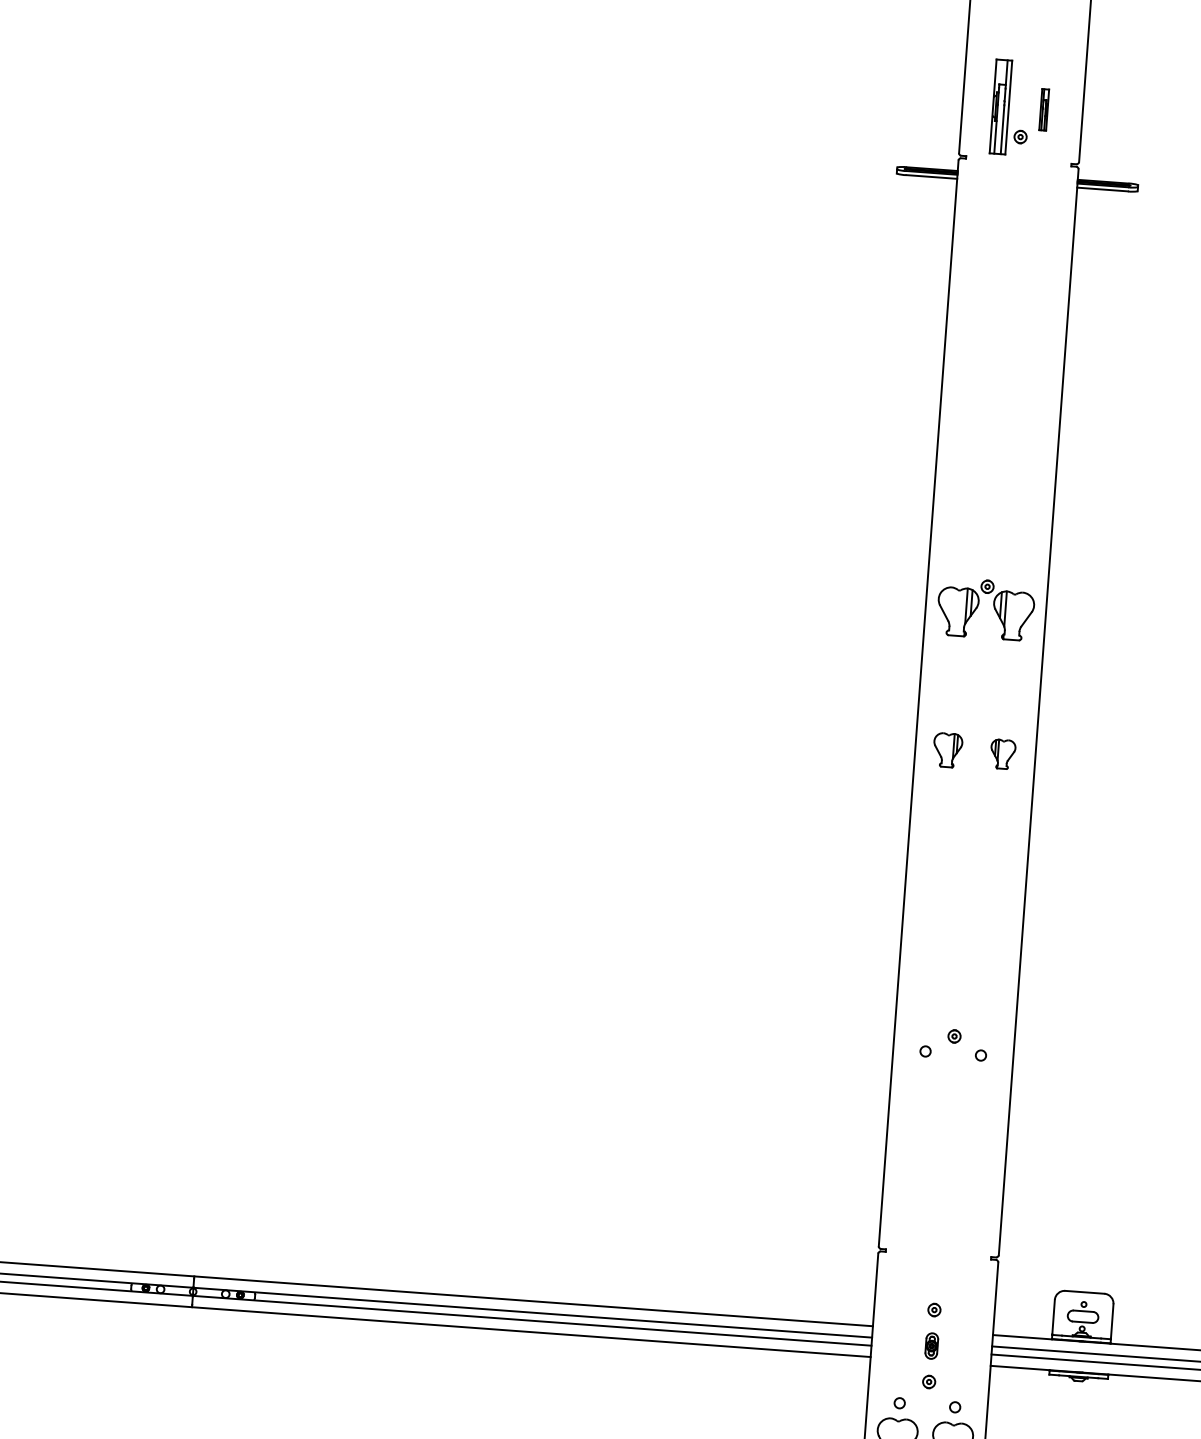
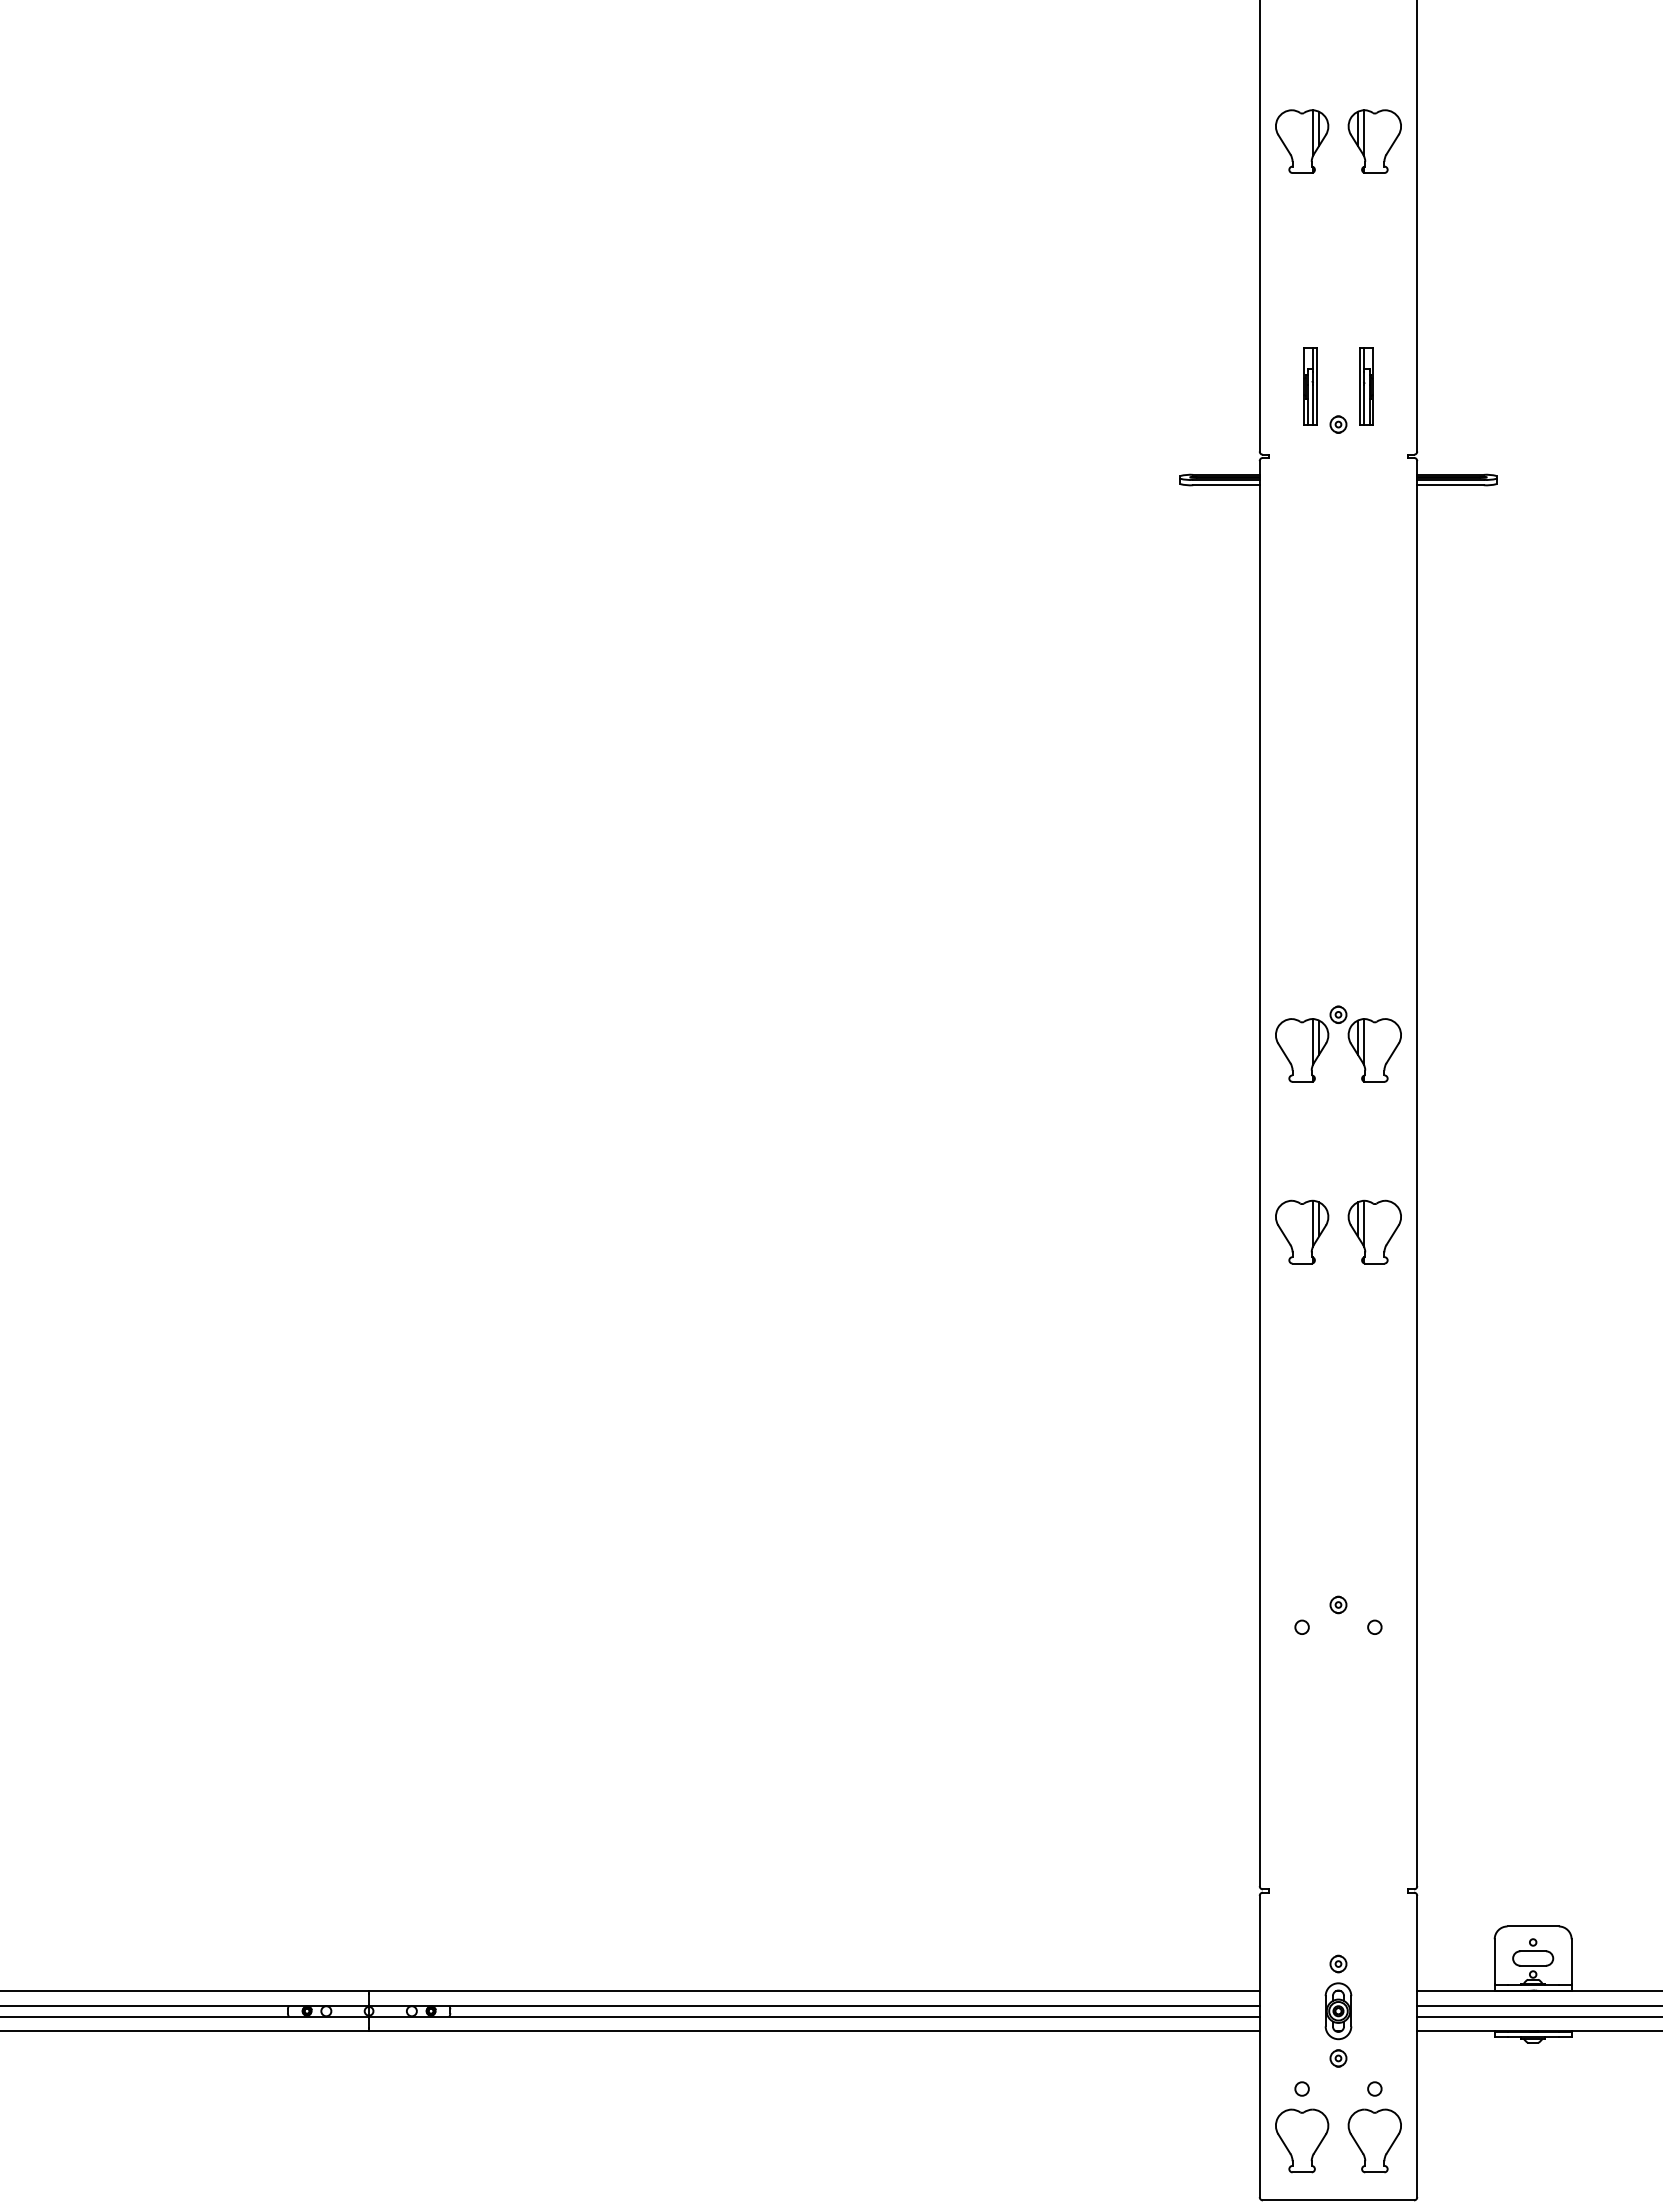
part: (1001, 106) -> (1310, 386), size x0.62
part: (1044, 109) -> (1366, 386), size x1.43
part: (948, 749) -> (1302, 1231), size x1.43
part: (1002, 753) -> (1374, 1231), size x1.67
part: (931, 1346) -> (1338, 2011), size x1.67

